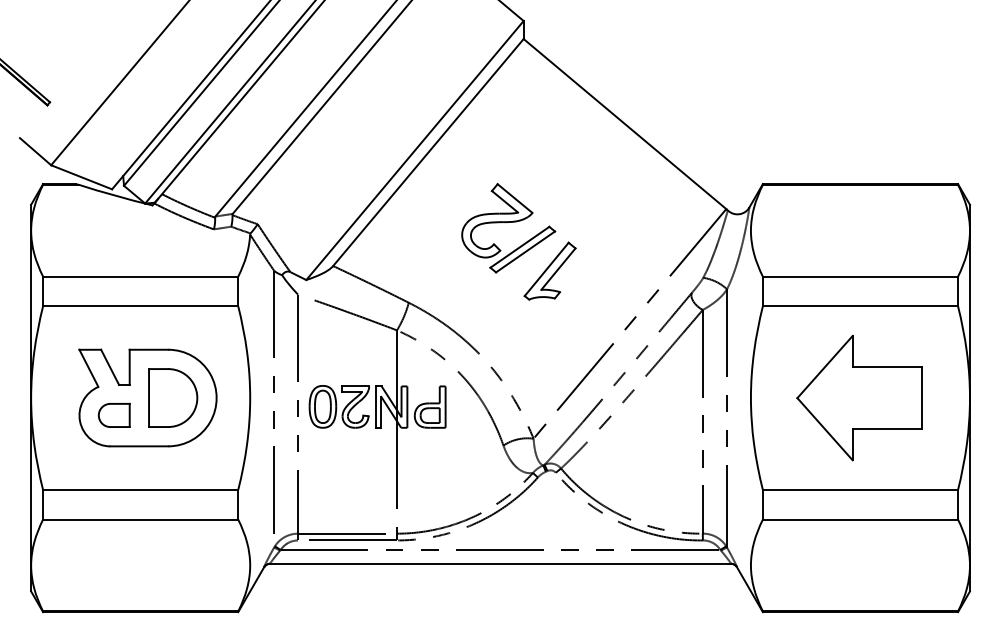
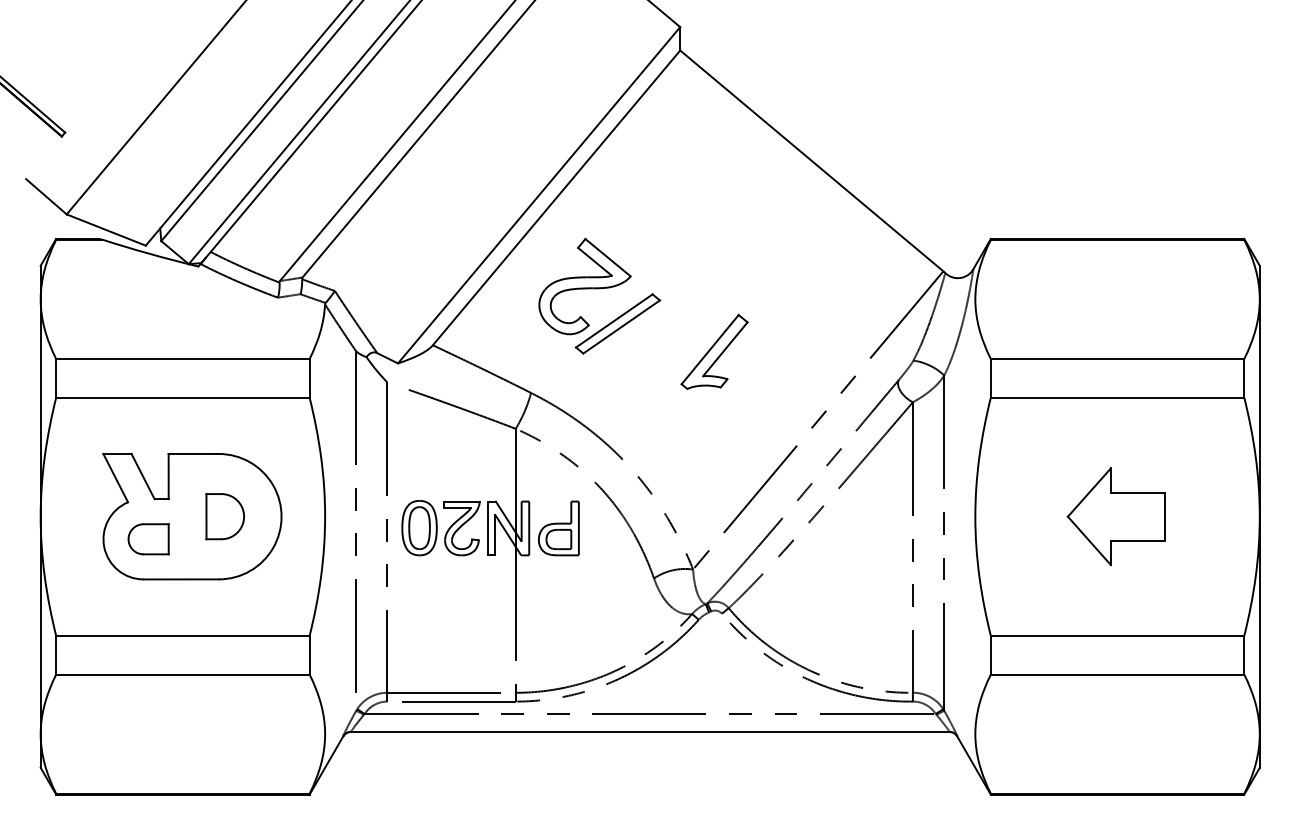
part: (508, 228) -> (599, 296), moved
part: (173, 397) -> (225, 515), size x0.6
part: (859, 397) -> (1116, 515), size x0.6

